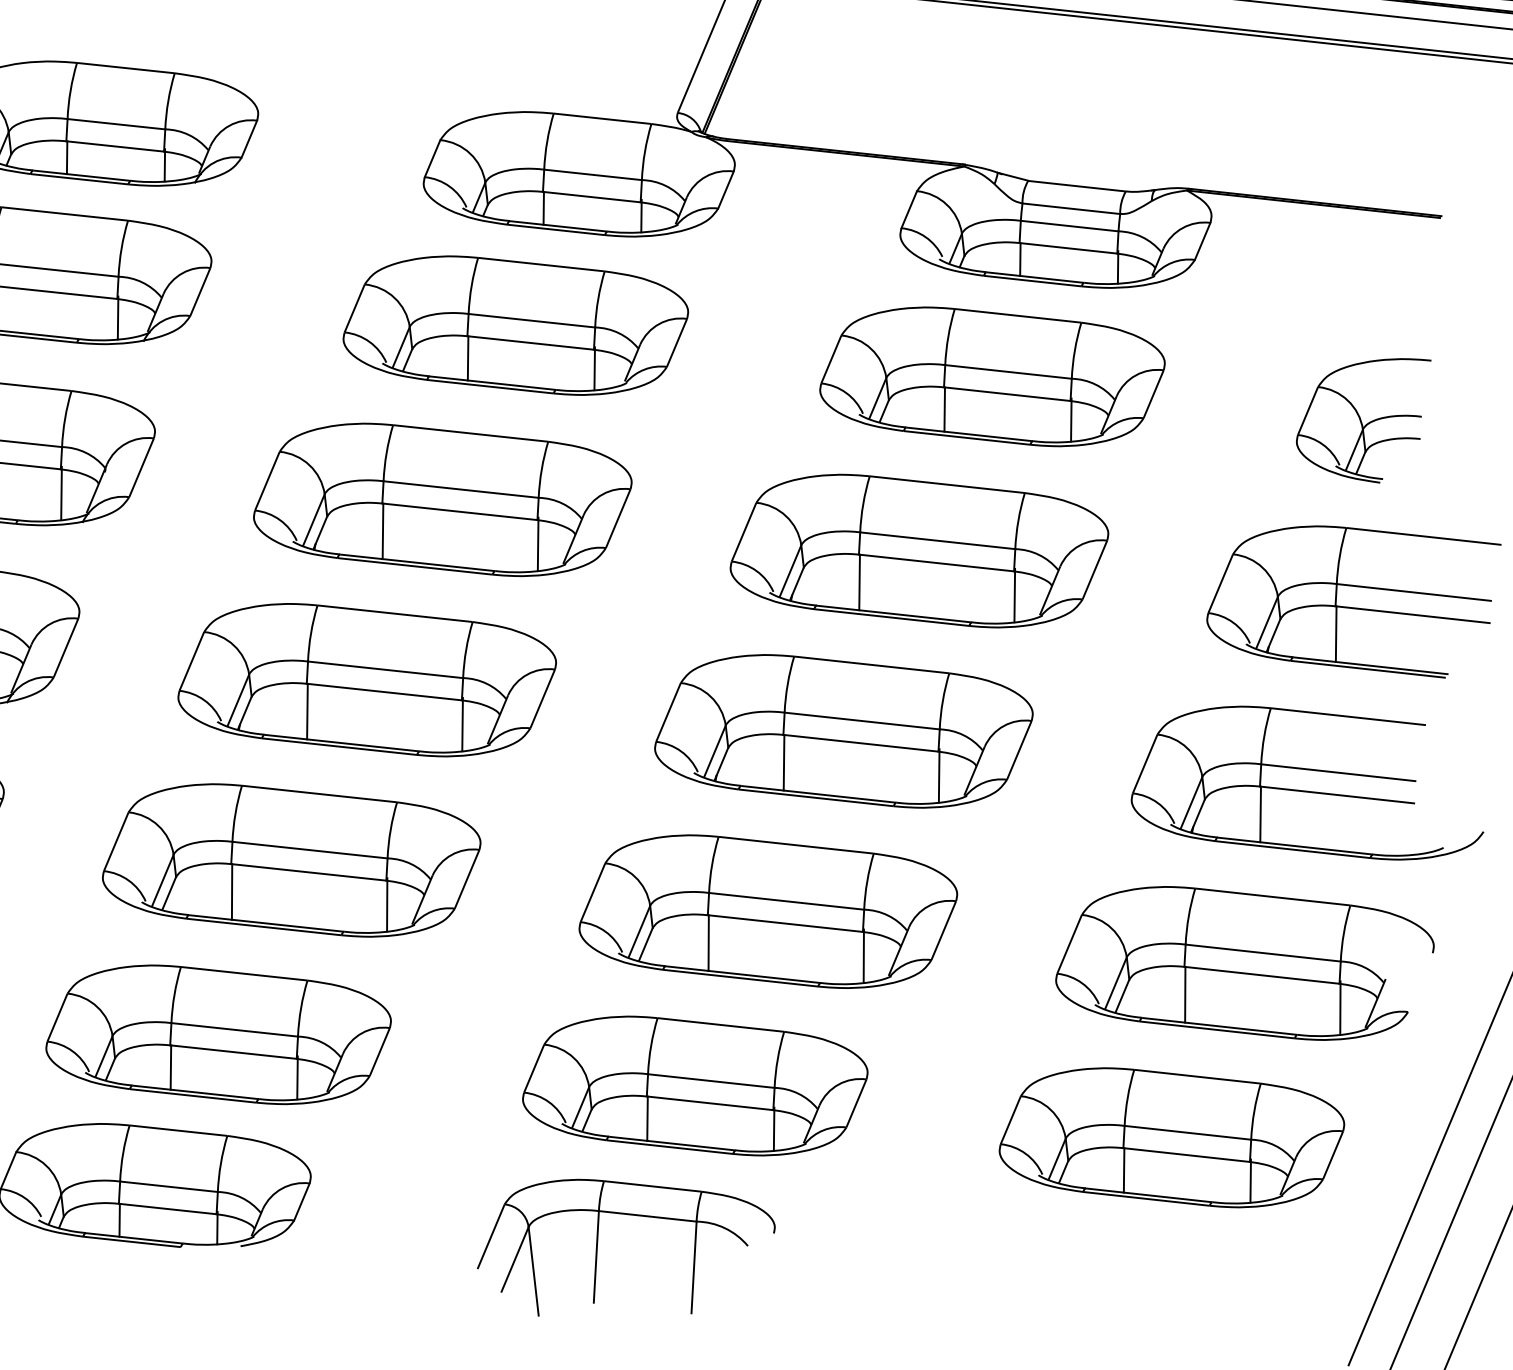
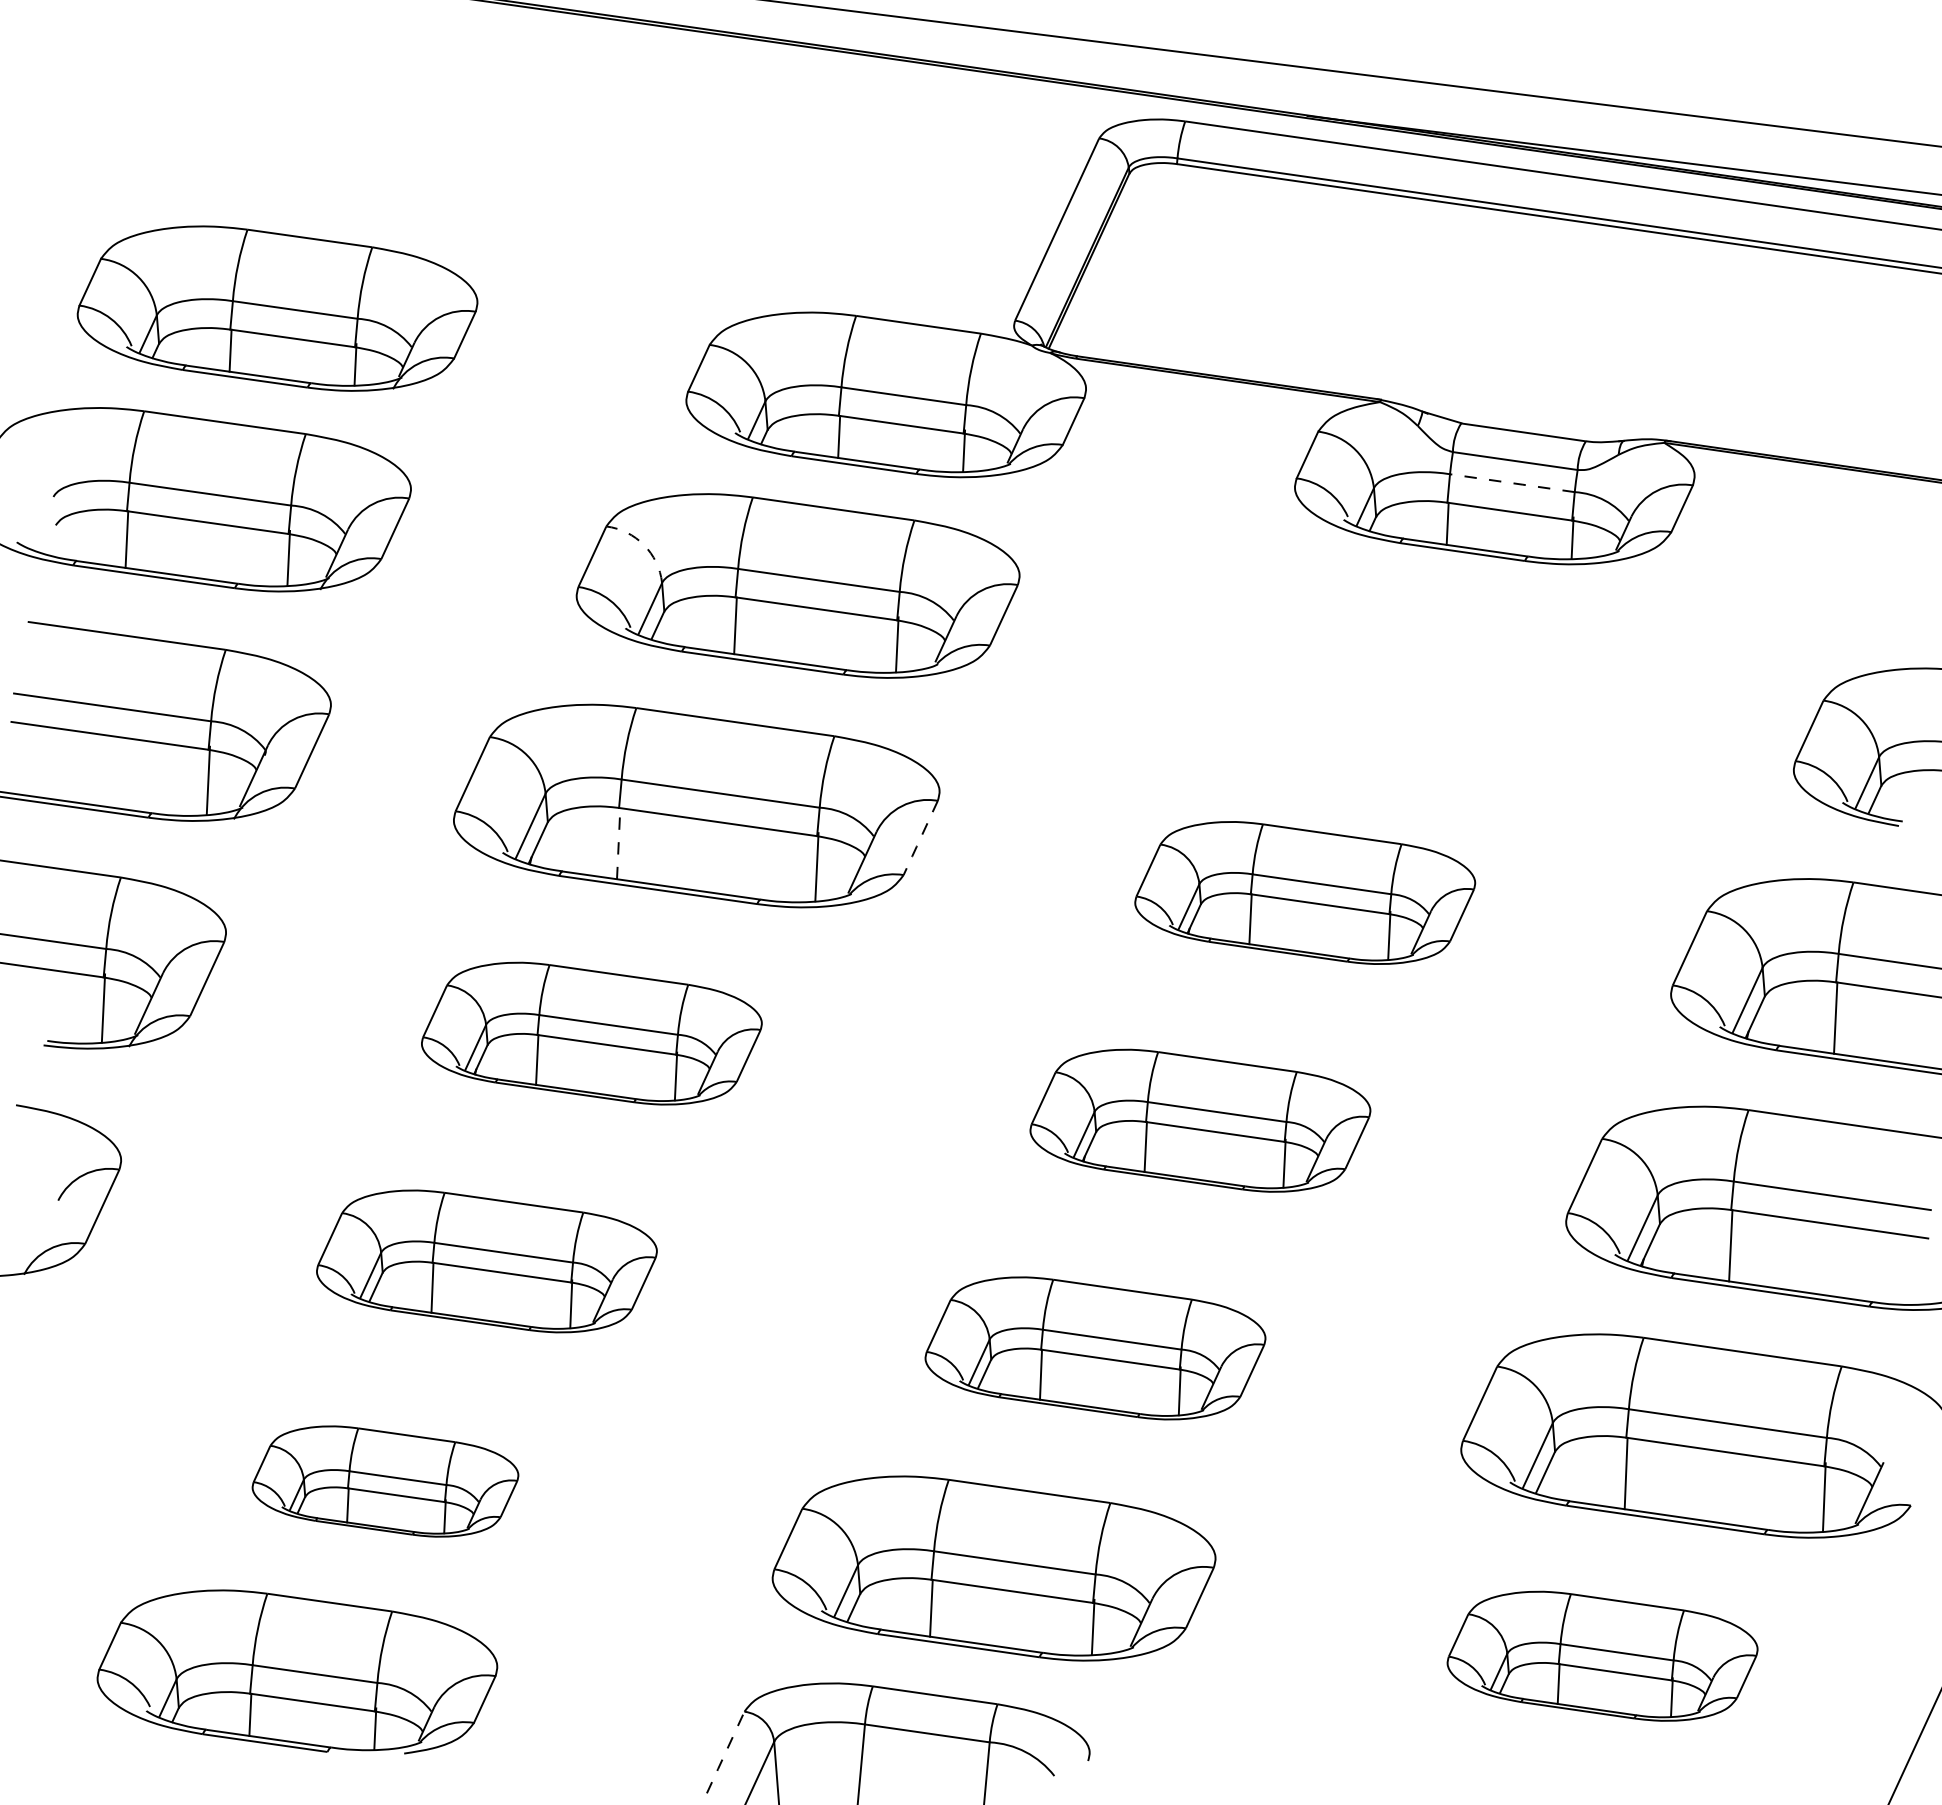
line: (1069, 226) -> (1512, 483), solid -> dashed
arc: (395, 298) -> (644, 545), solid -> dashed
part: (992, 376) -> (1406, 672), removed
line: (618, 519) -> (920, 839), solid -> dashed
line: (382, 531) -> (618, 843), solid -> dashed
part: (918, 550) -> (1304, 892), size x0.7
part: (366, 680) -> (591, 1033), size x0.7
part: (843, 731) -> (1200, 1120), size x0.7
part: (291, 860) -> (486, 1261), size x0.7
part: (768, 911) -> (1095, 1348), size x0.7
part: (218, 1034) -> (385, 1481), size x0.6
part: (1171, 1138) -> (1602, 1656), size x0.7
line: (490, 1236) -> (725, 1752), solid -> dashed

